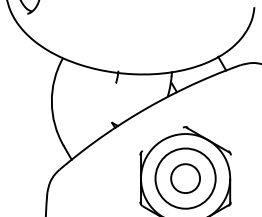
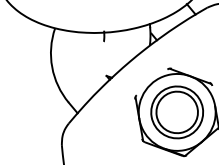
circle: (185, 178) -> (177, 112), size x1.67

